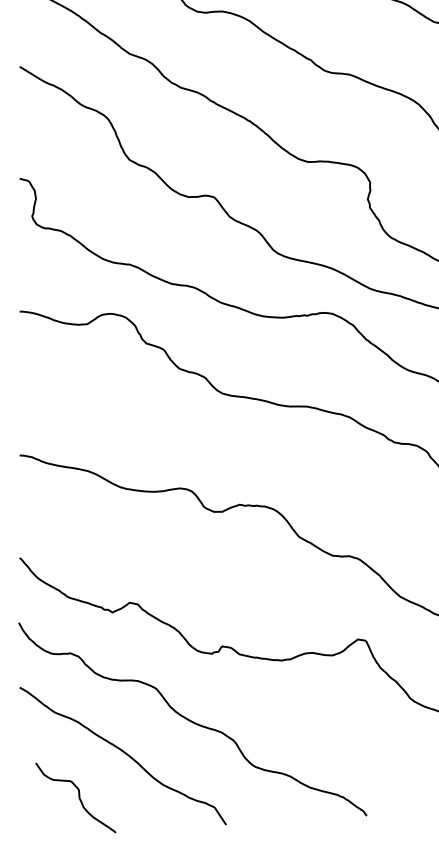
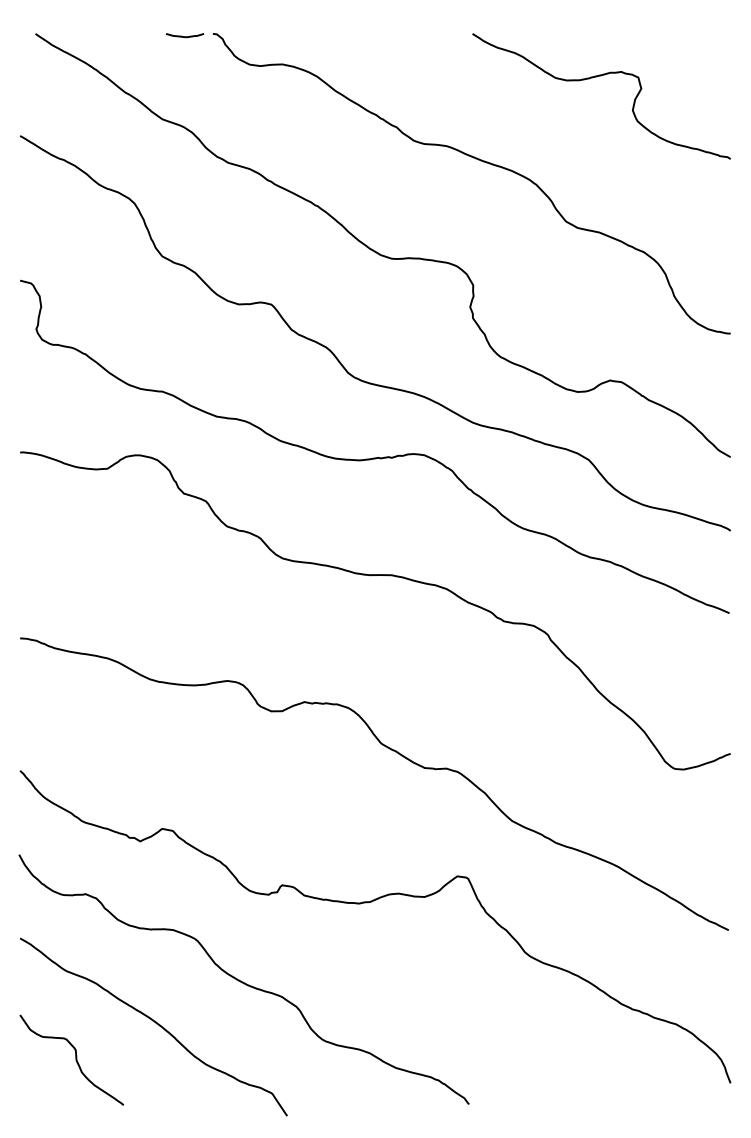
curve: (78, 797) -> (75, 1059), moved

